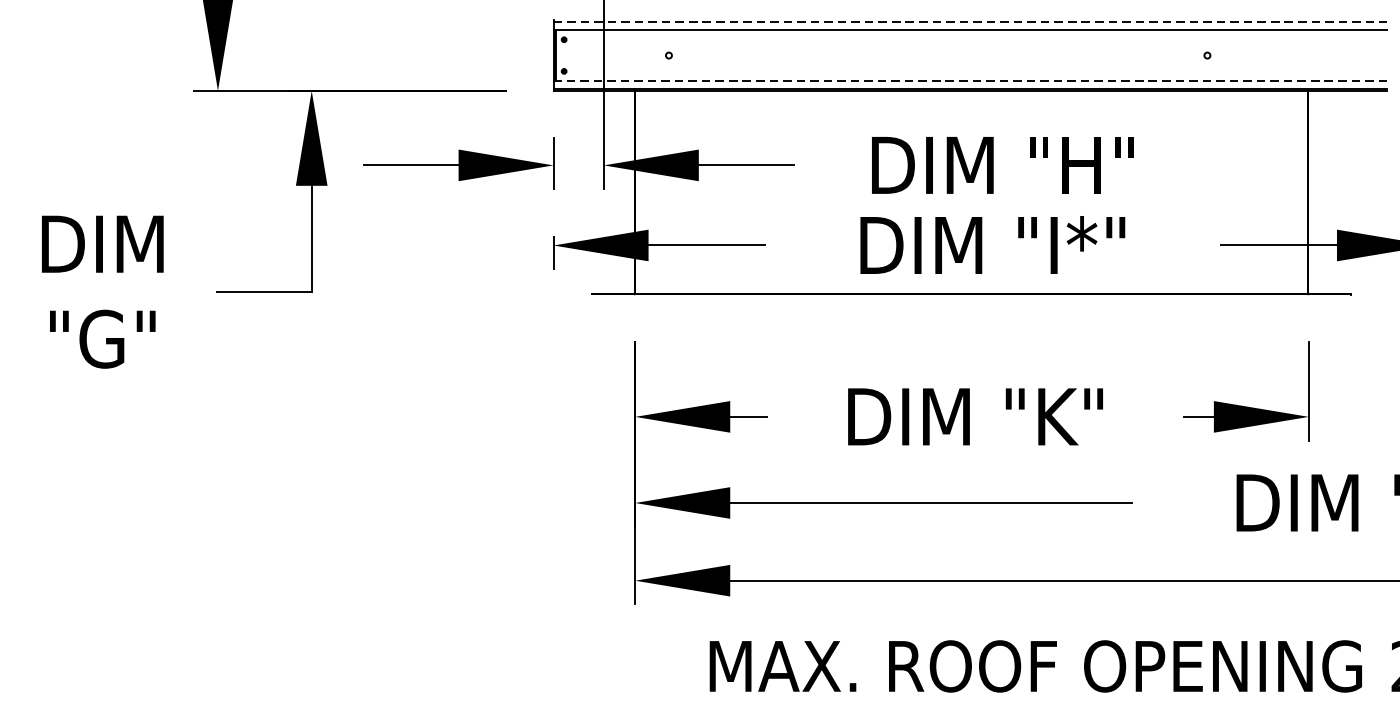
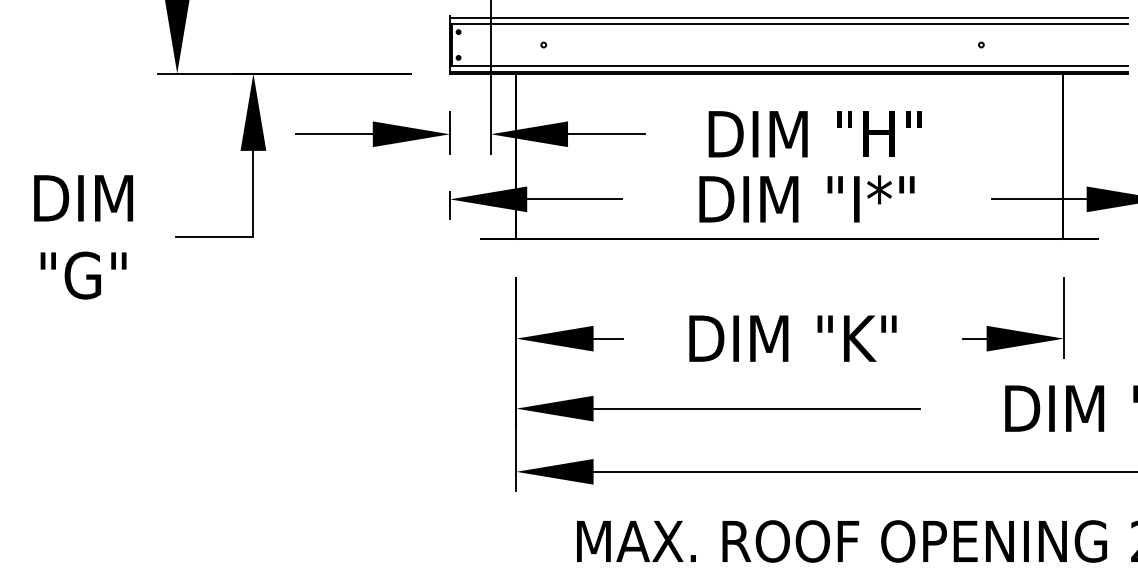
line: (970, 22) -> (788, 18), dashed -> solid
line: (970, 80) -> (788, 65), dashed -> solid

